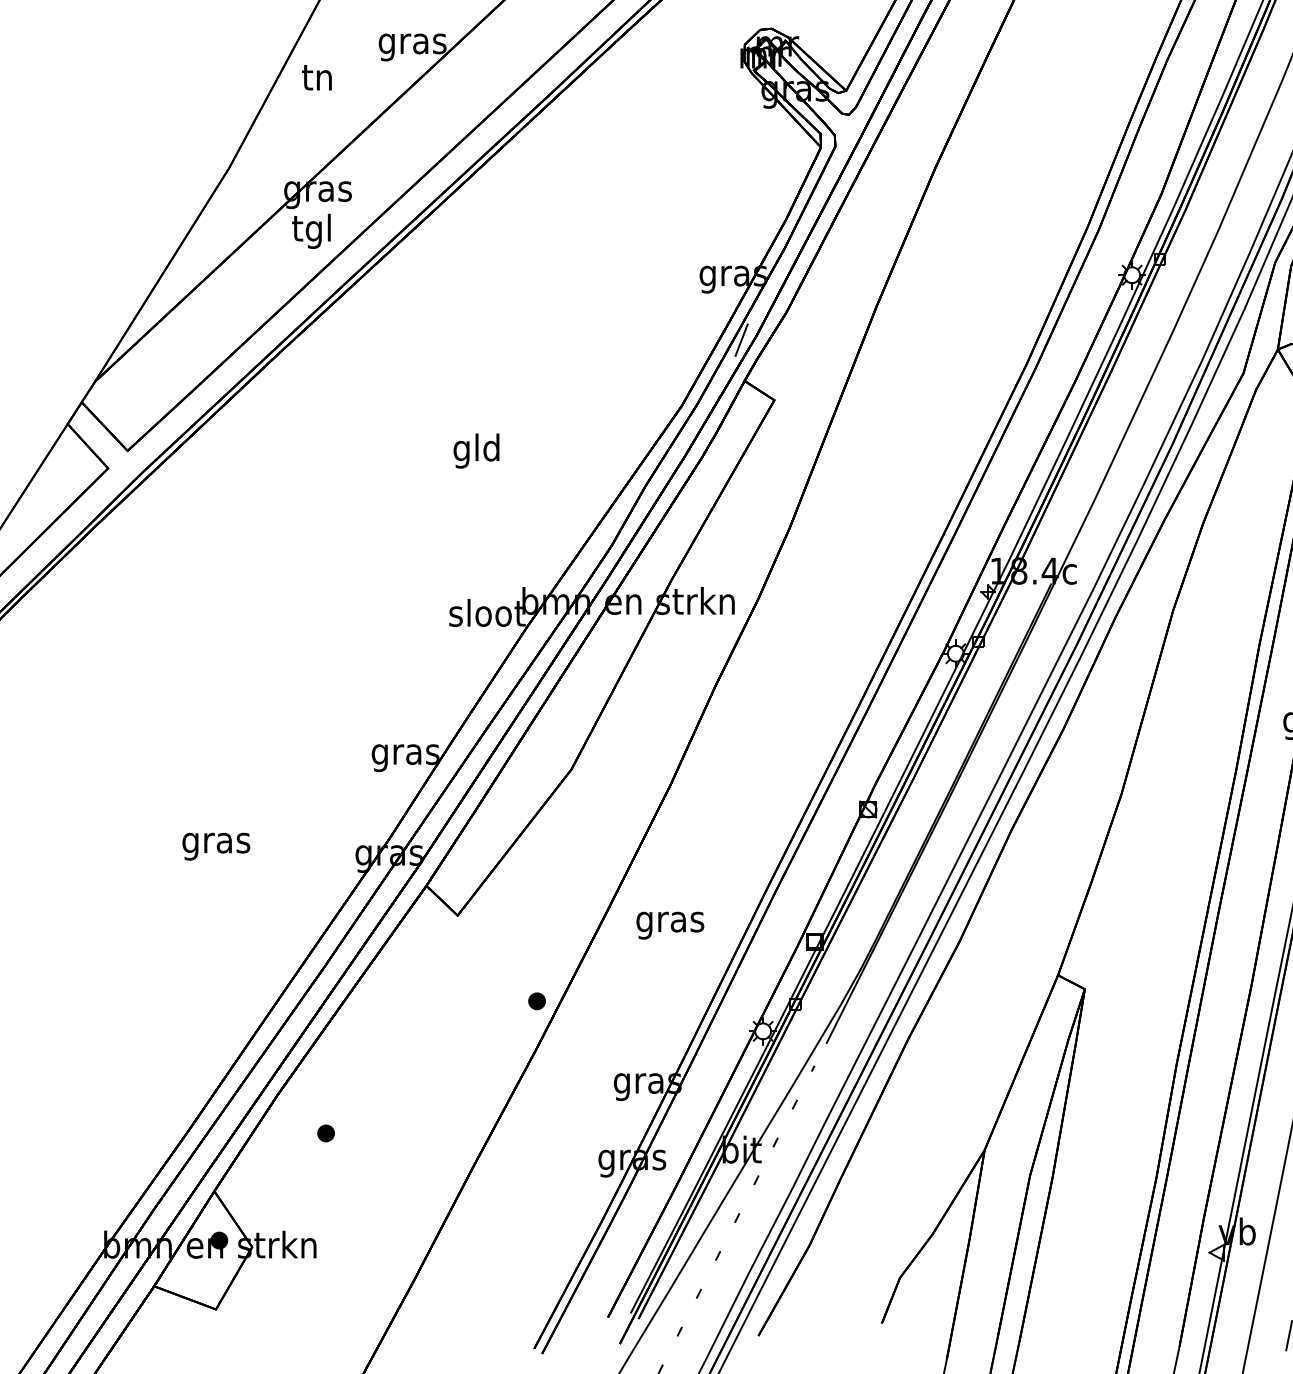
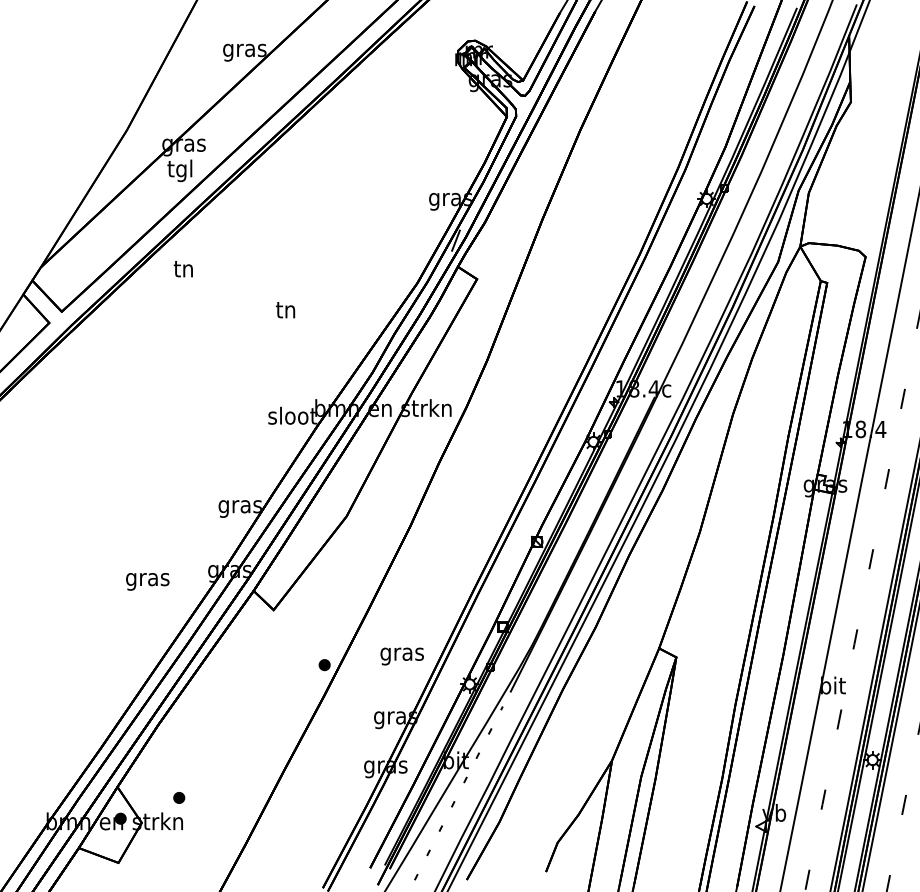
text: (315, 78) -> (182, 269), moved
text: (476, 450) -> (285, 311), gld -> tn
text: (215, 846) -> (147, 581), moved
text: (669, 925) -> (401, 656), moved
part: (326, 1132) -> (179, 797), moved

